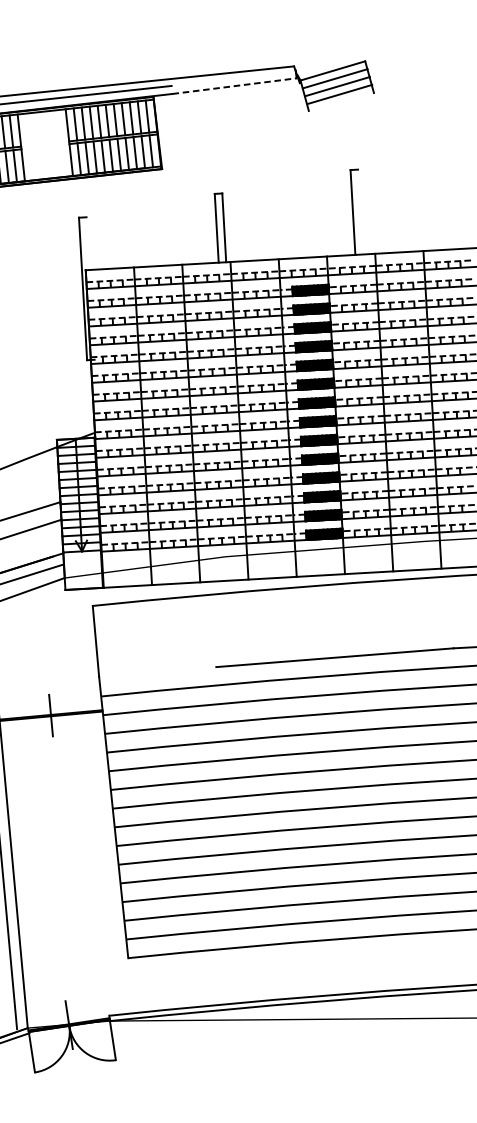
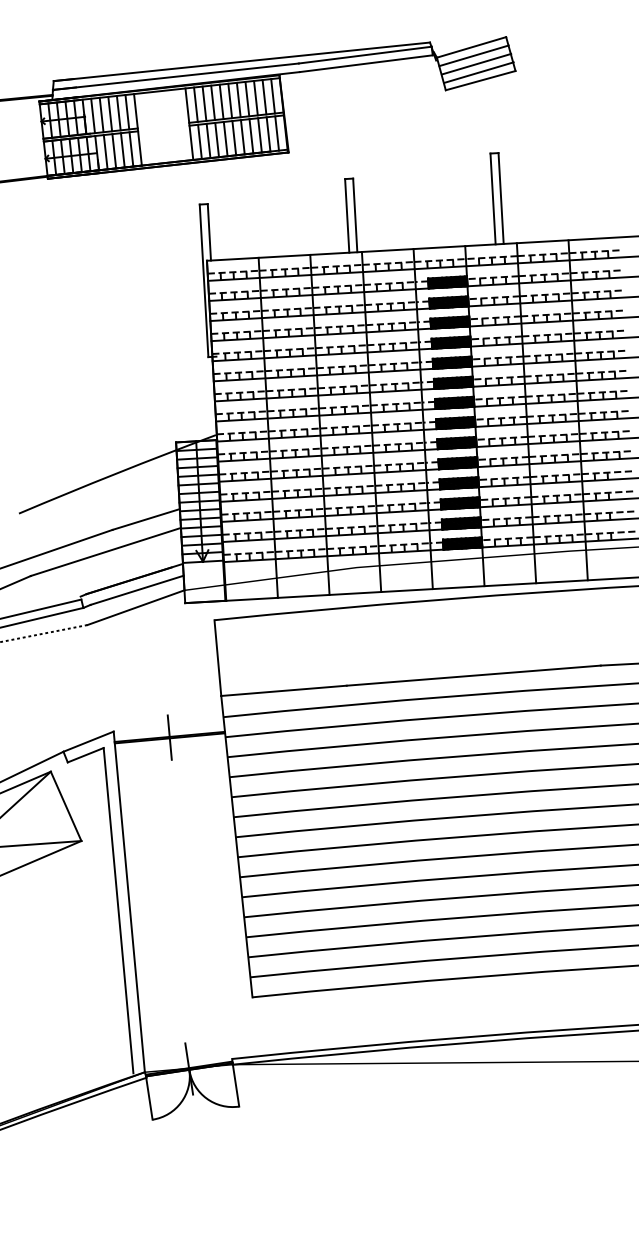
line: (232, 77) -> (364, 54), added
line: (234, 85) -> (366, 63), dashed -> solid
line: (341, 101) -> (480, 80), added
line: (359, 212) -> (500, 198), added
line: (87, 243) -> (208, 232), added
line: (157, 671) -> (283, 690), added

